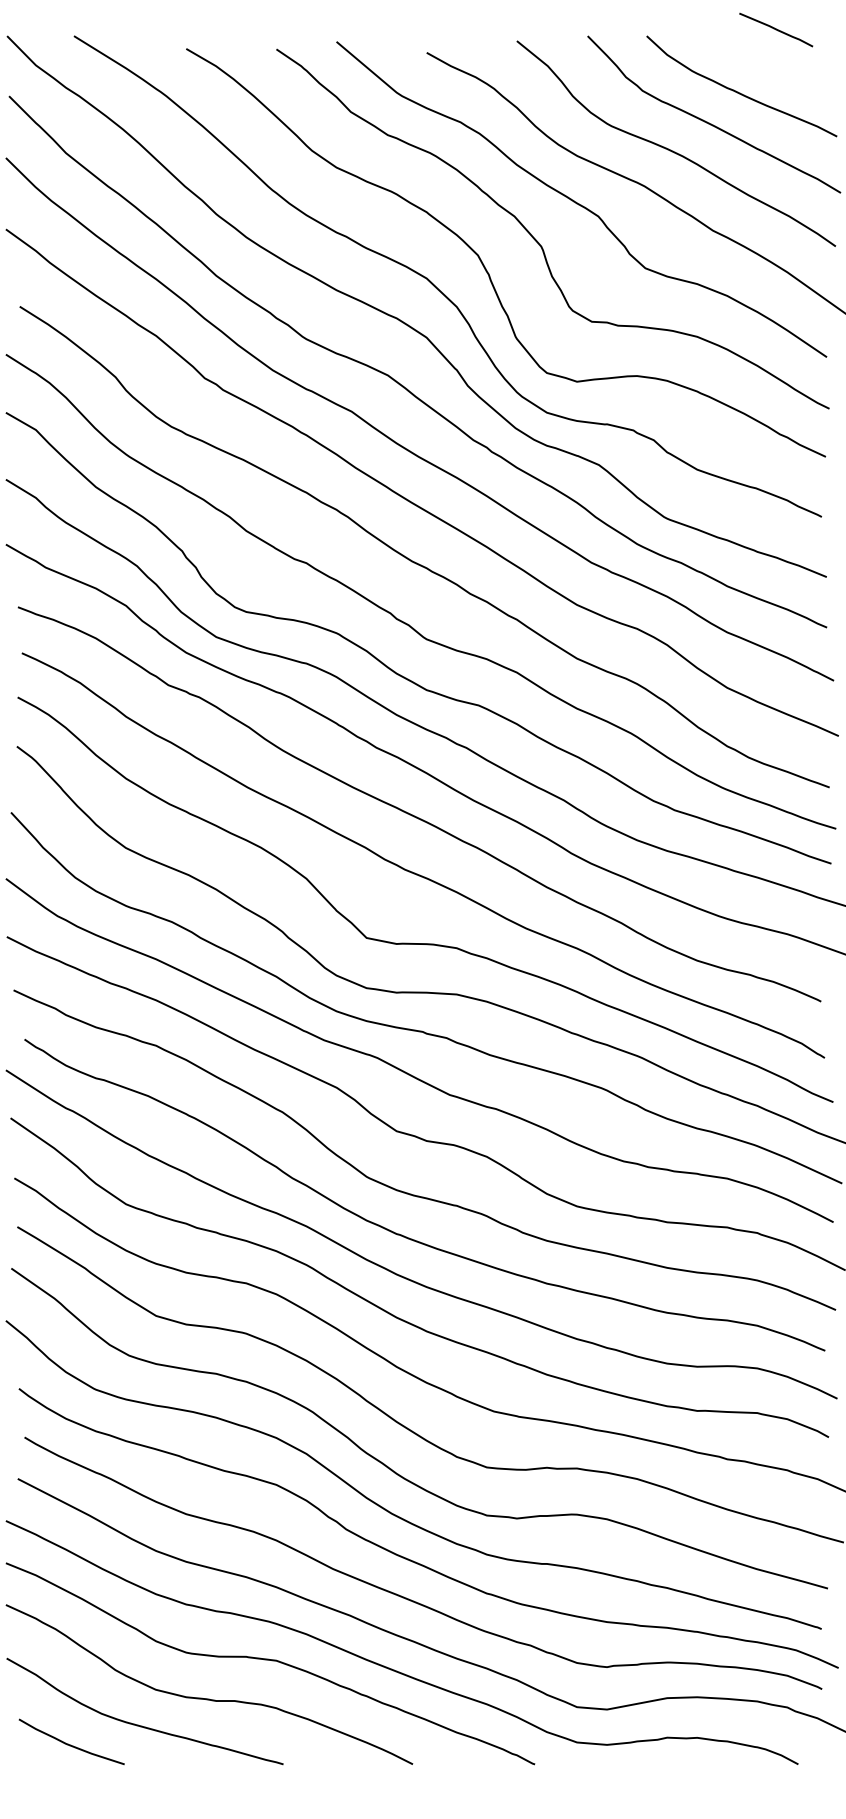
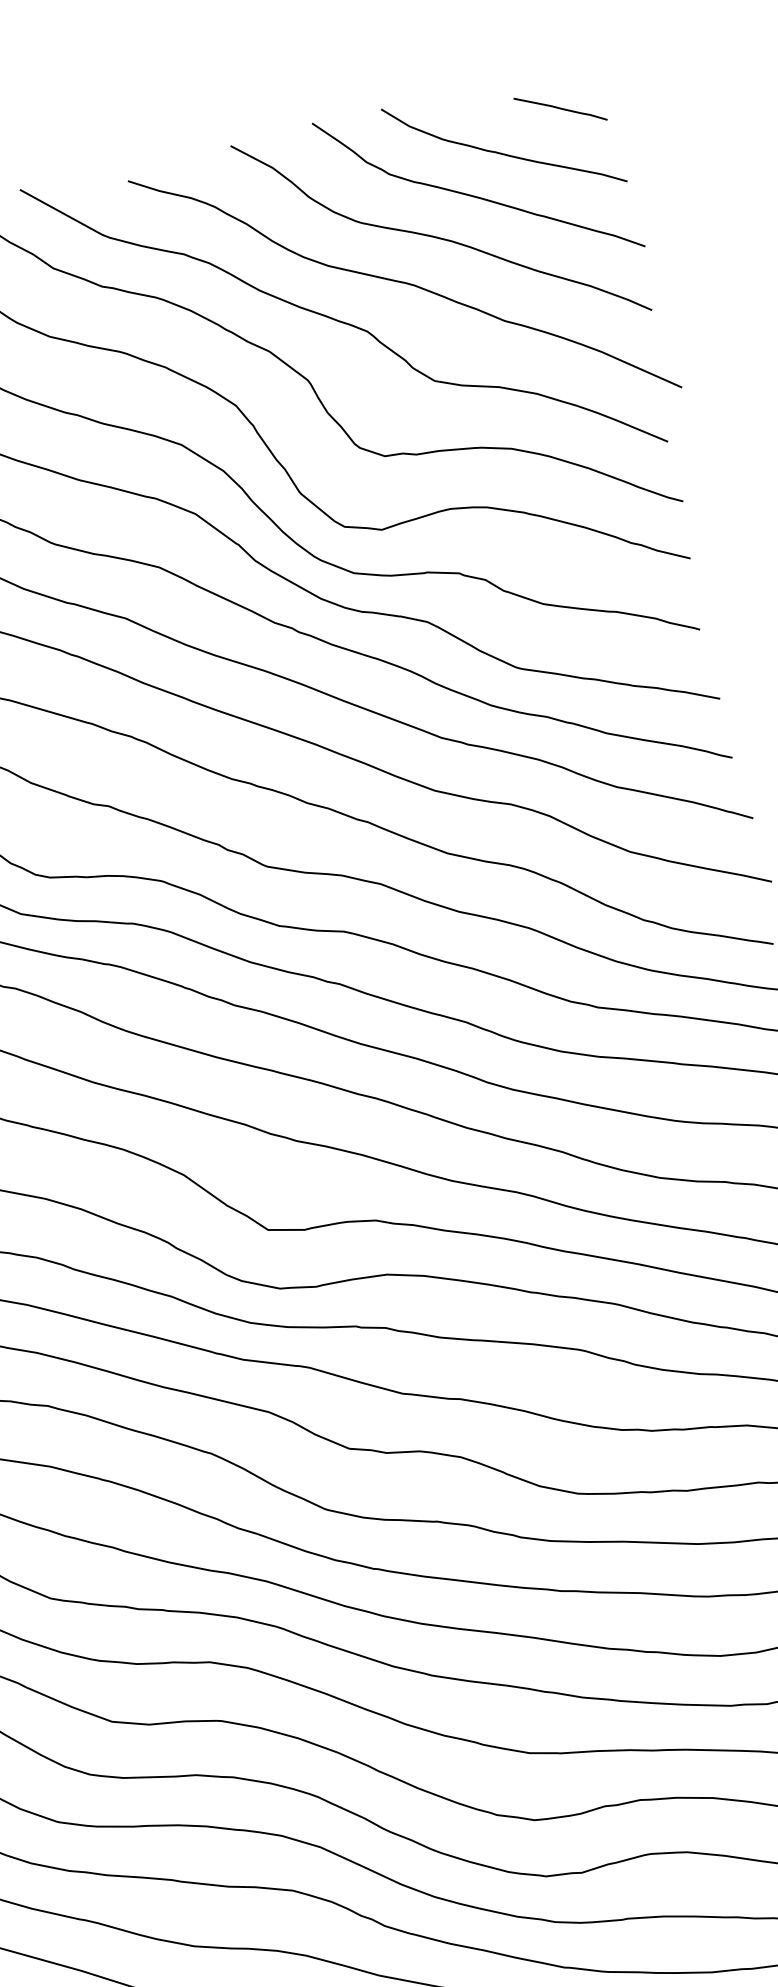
line: (776, 29) -> (560, 108), moved

